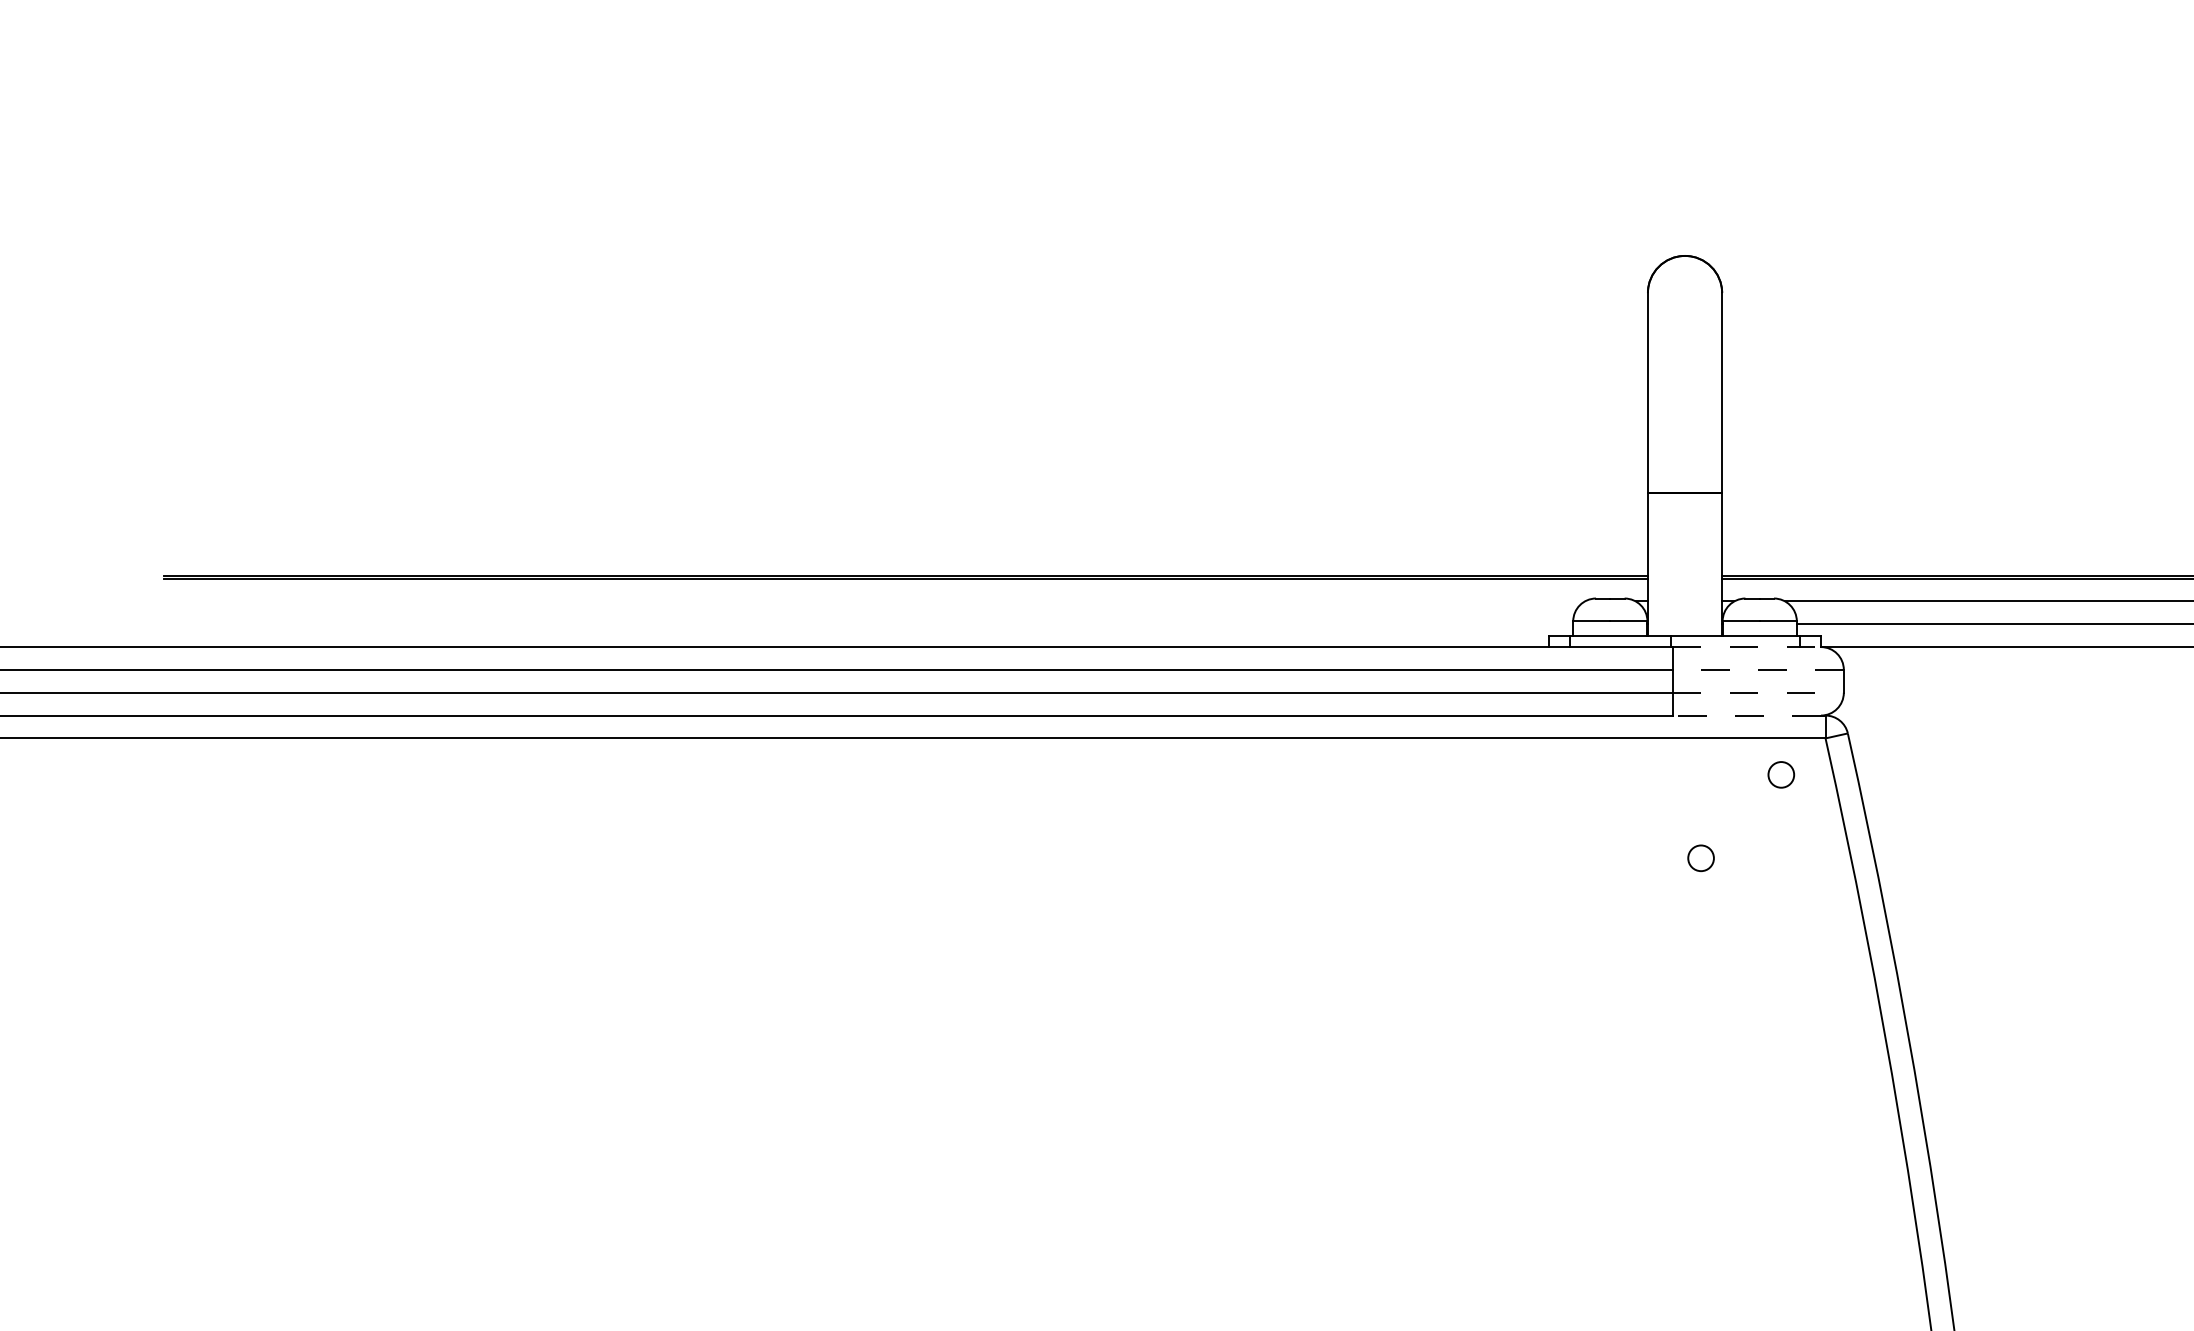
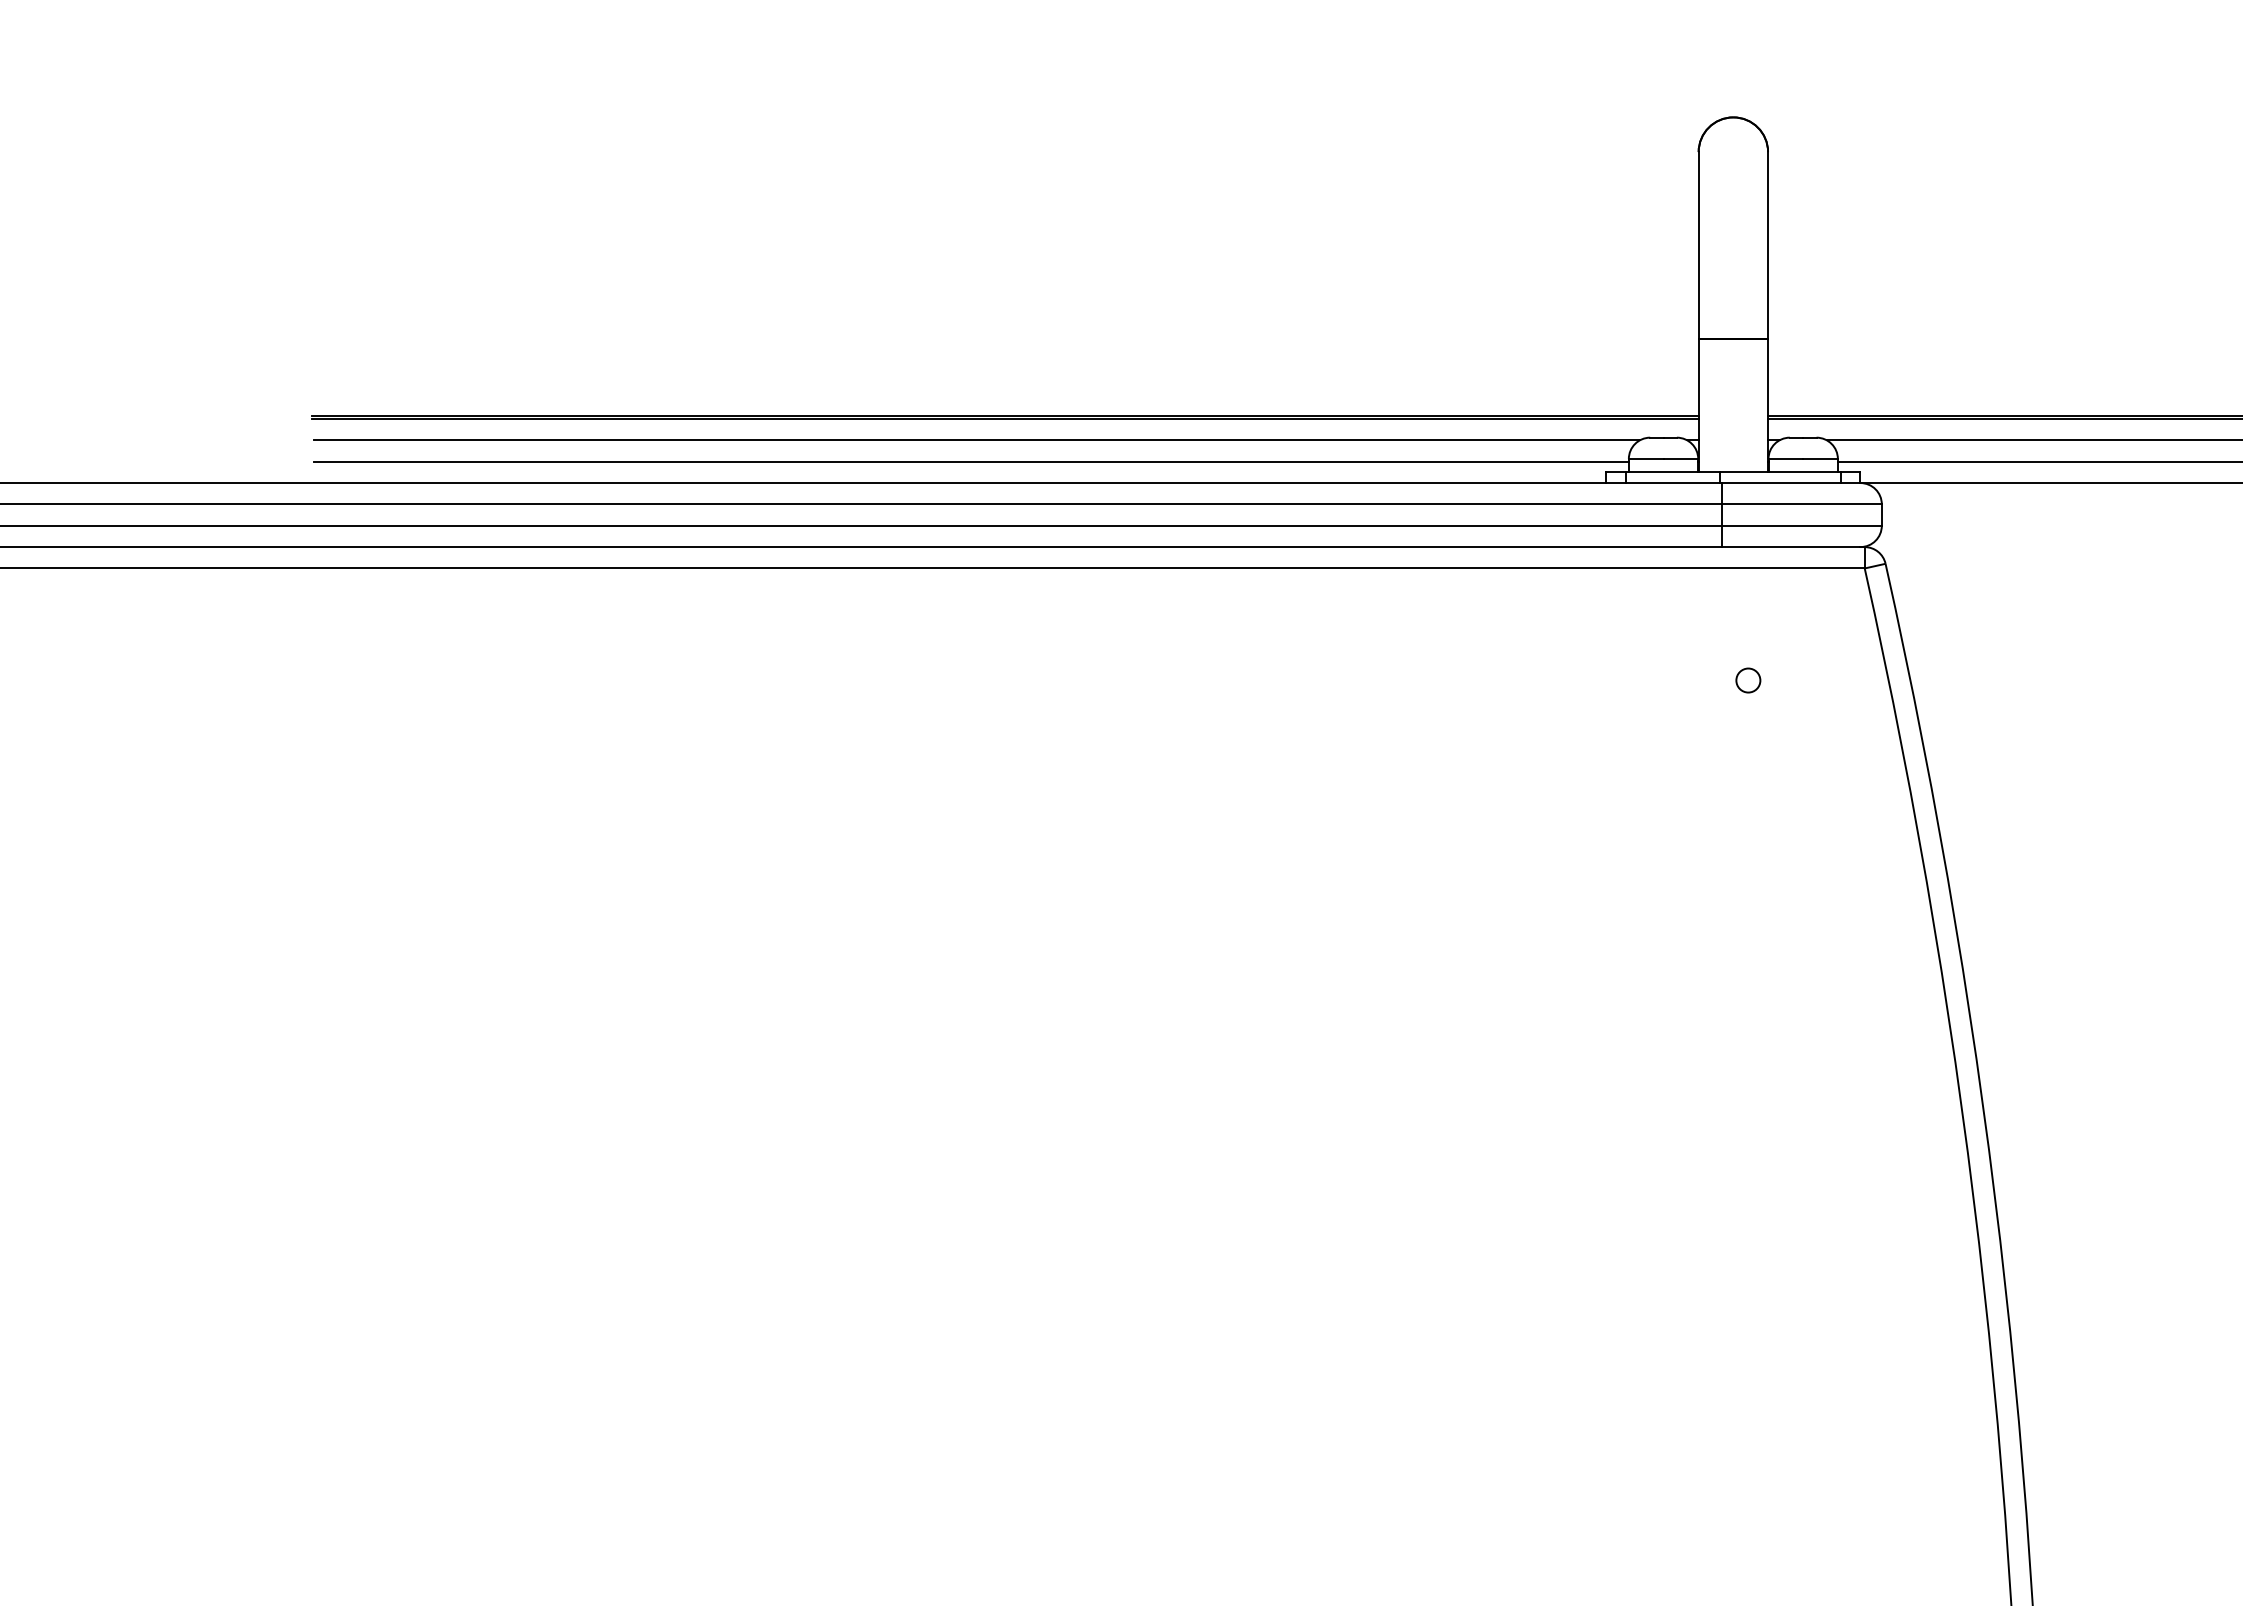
line: (875, 601) -> (976, 440), added
line: (868, 624) -> (970, 461), added
line: (1747, 647) -> (1791, 483), dashed -> solid
line: (1757, 670) -> (1801, 504), dashed -> solid
line: (1758, 692) -> (1802, 525), dashed -> solid
line: (1746, 716) -> (1790, 547), dashed -> solid
circle: (1781, 774) -> (1823, 602), removed

